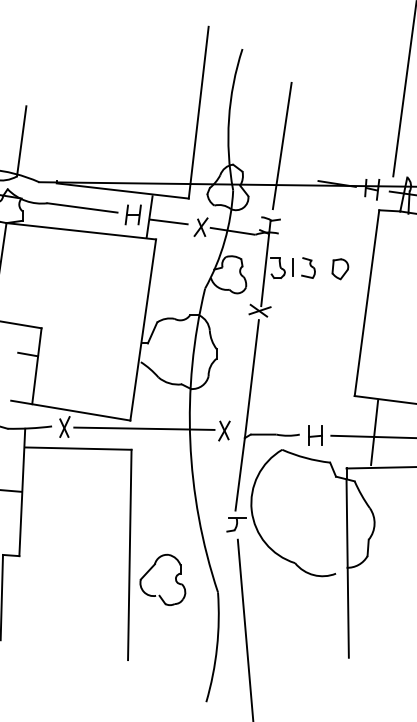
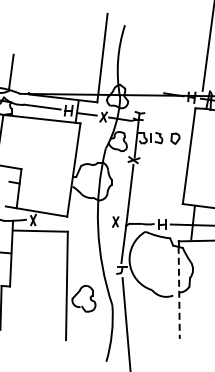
line: (282, 144) -> (145, 74), removed
line: (144, 427) -> (74, 220), removed
line: (348, 569) -> (179, 293), solid -> dashed

